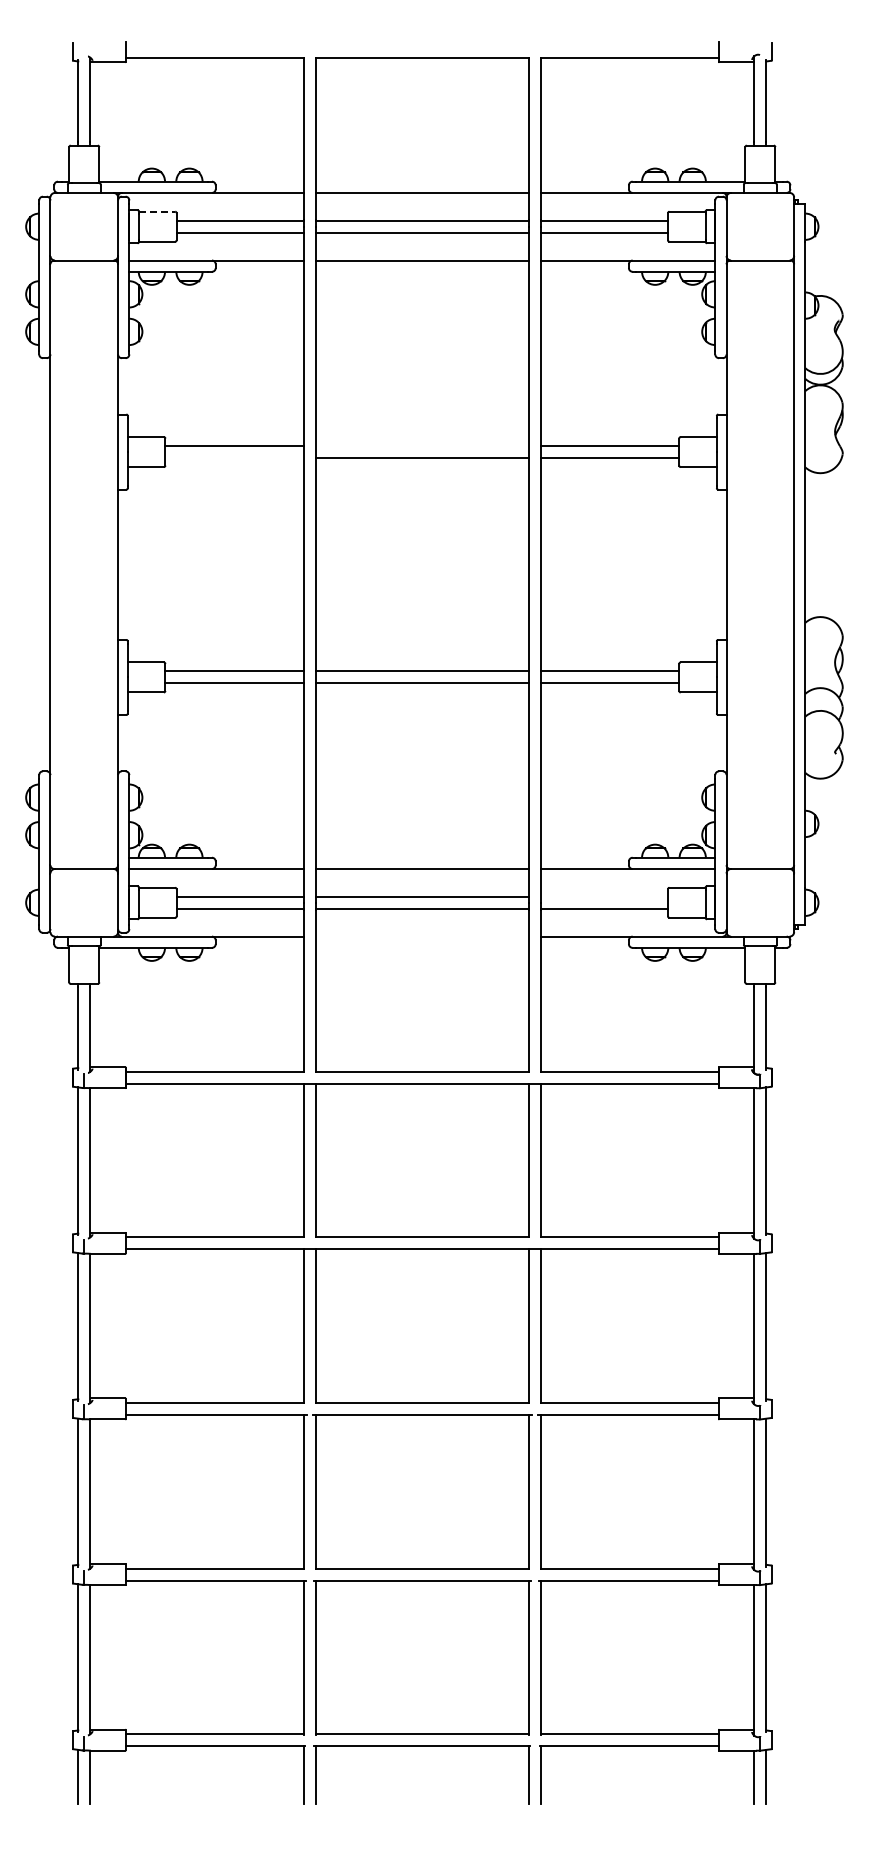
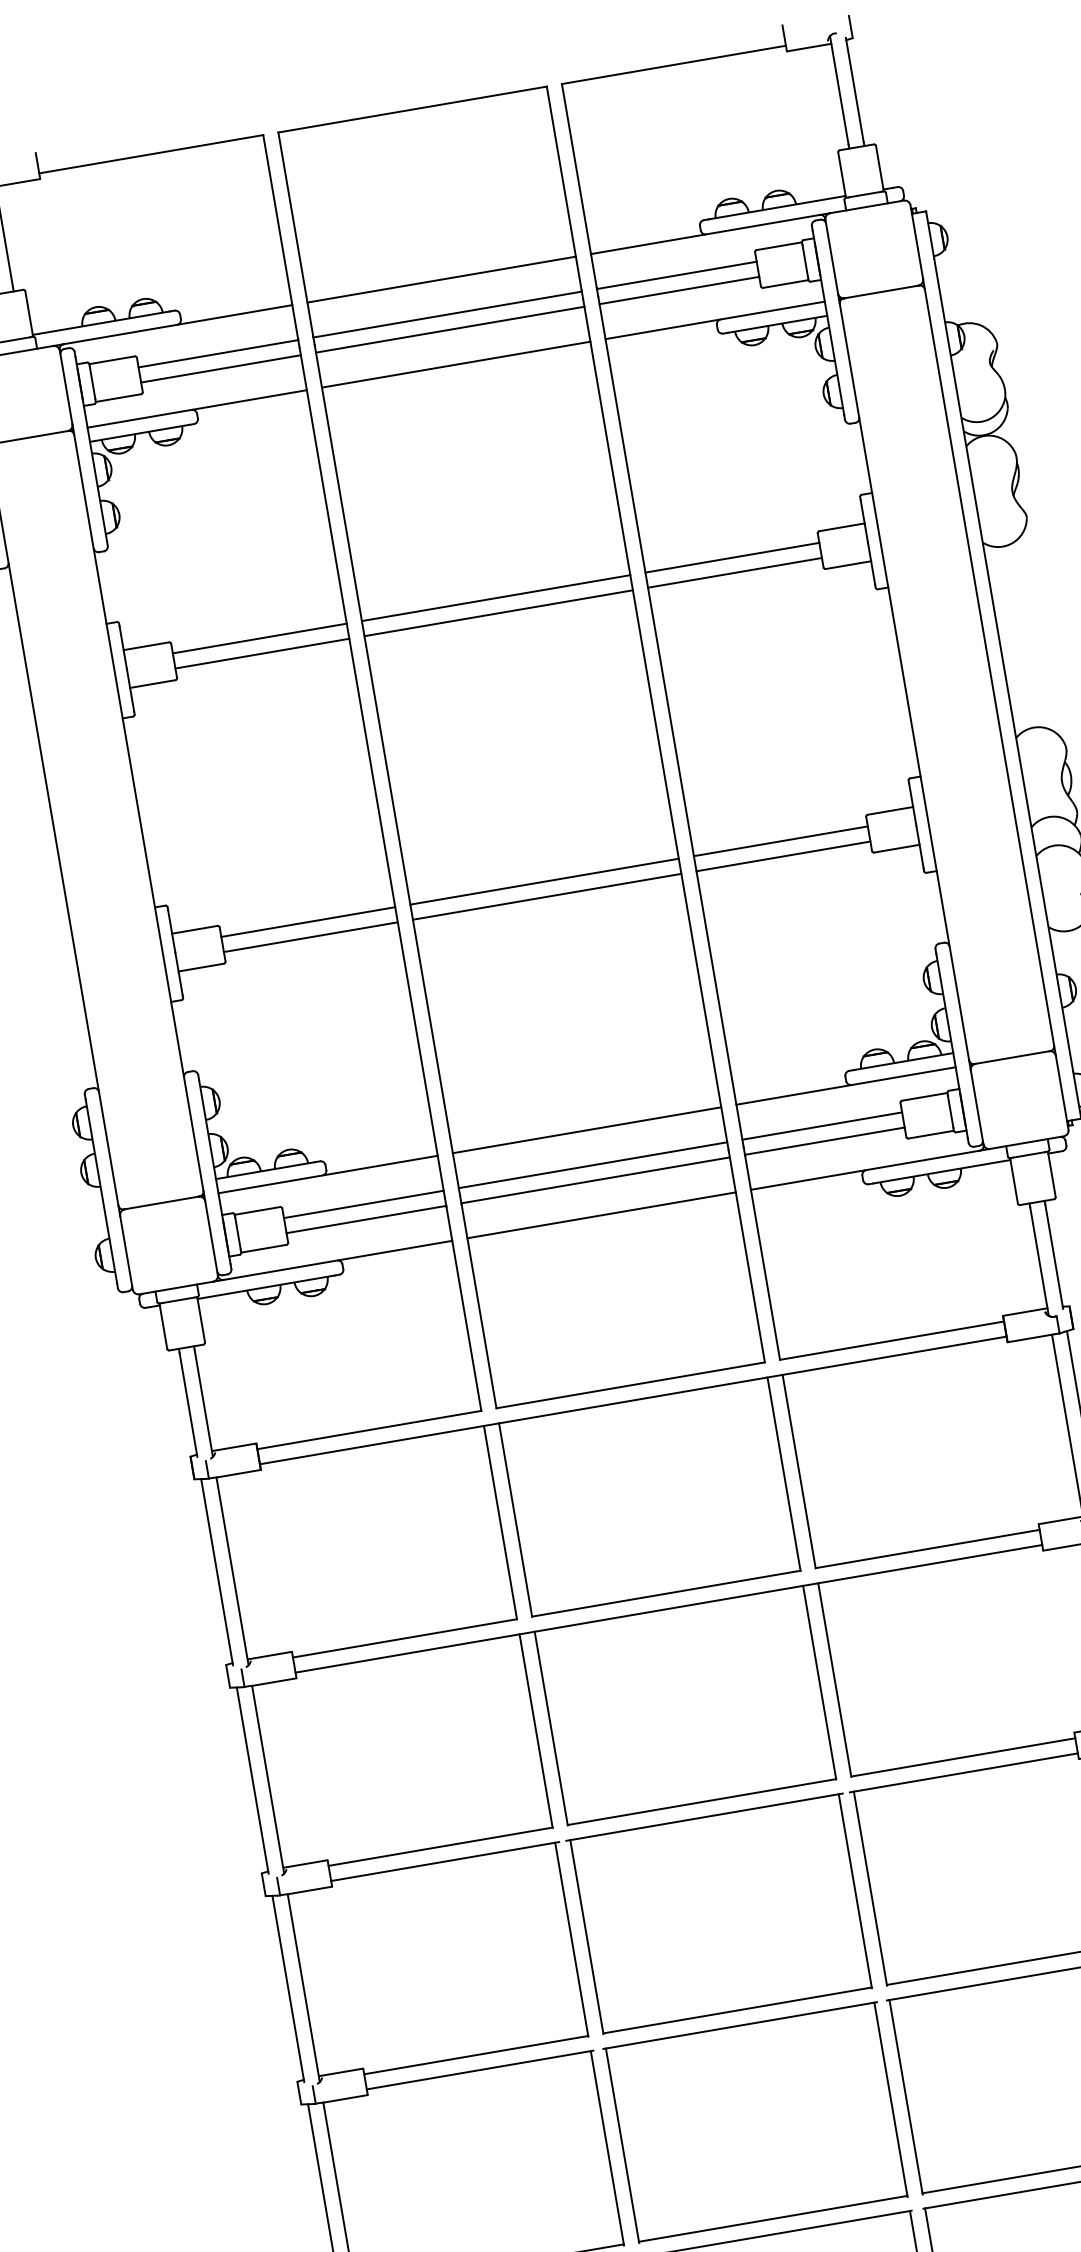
line: (157, 211) -> (112, 359), dashed -> solid
line: (421, 446) -> (495, 598), added
line: (234, 458) -> (262, 654), added
line: (604, 896) -> (822, 1125), added
line: (421, 936) -> (600, 1215), added

